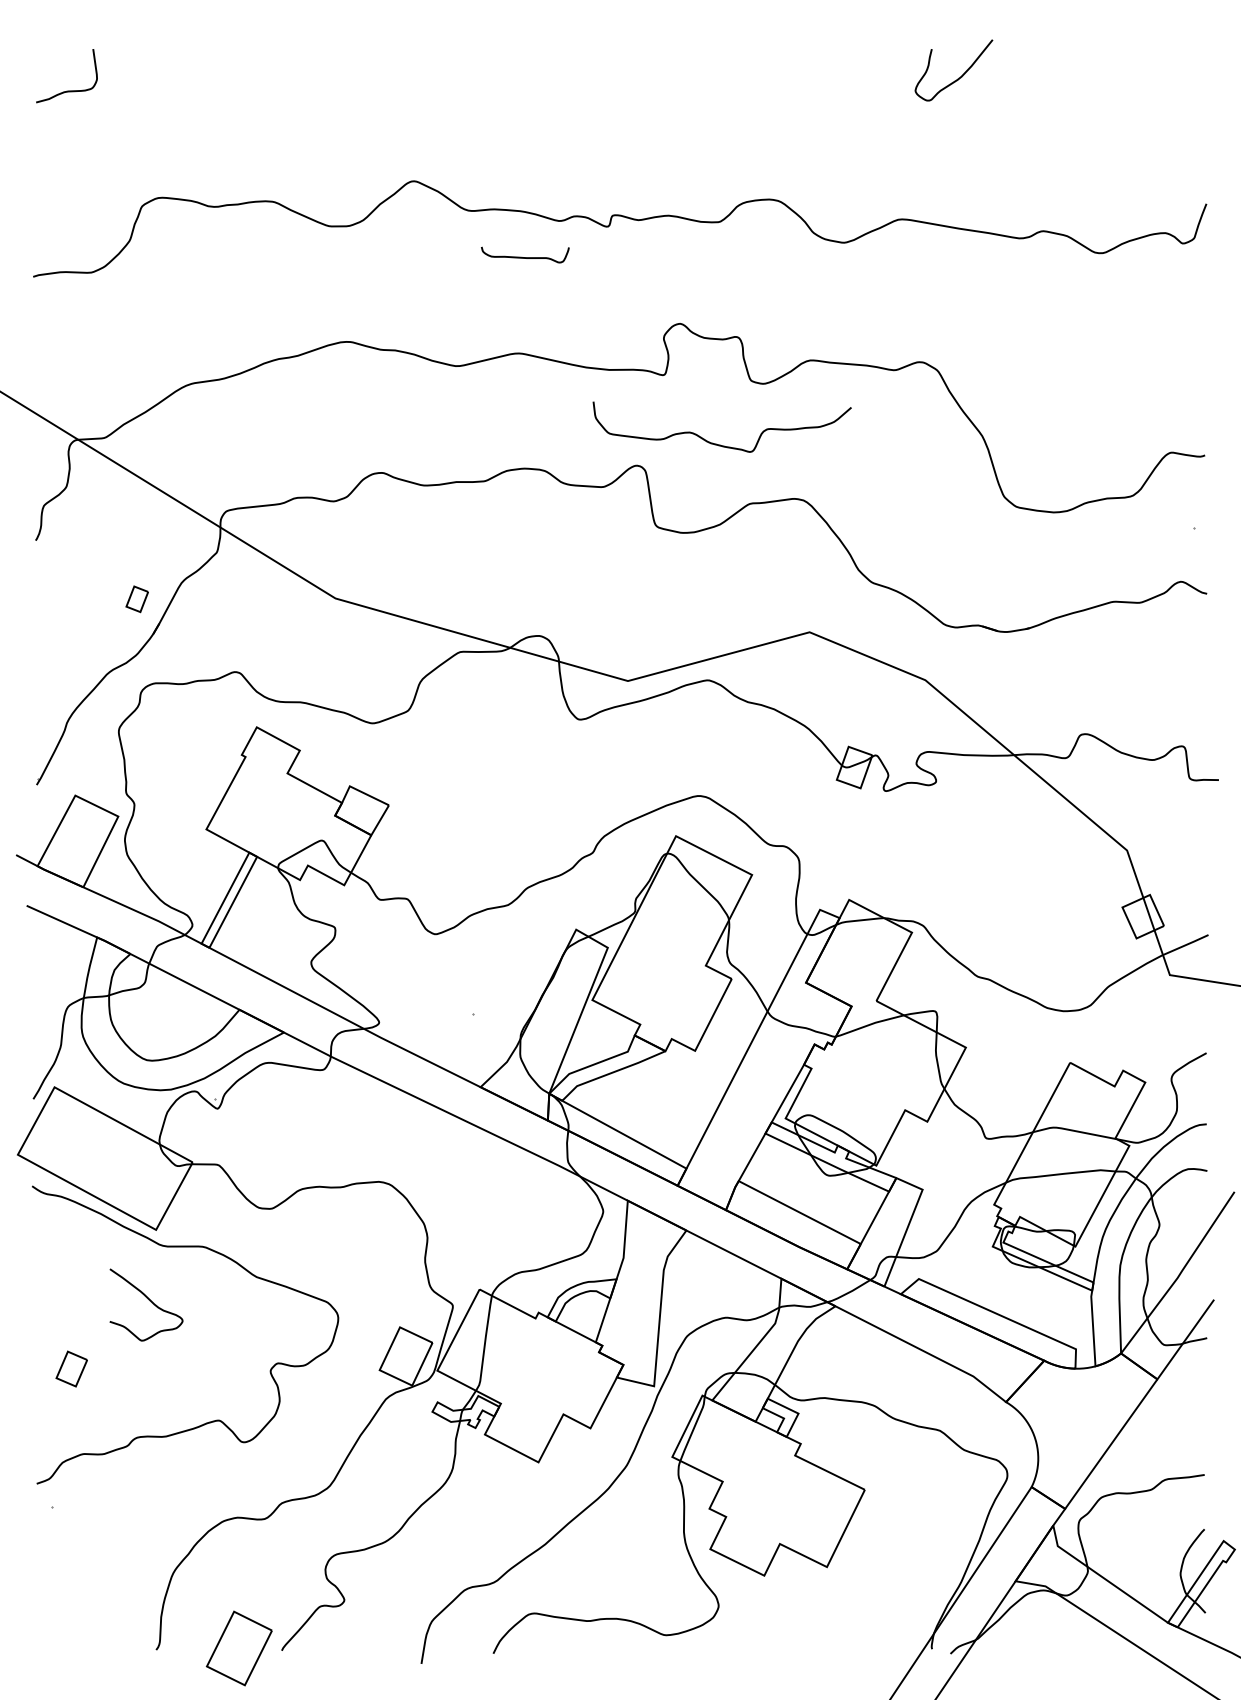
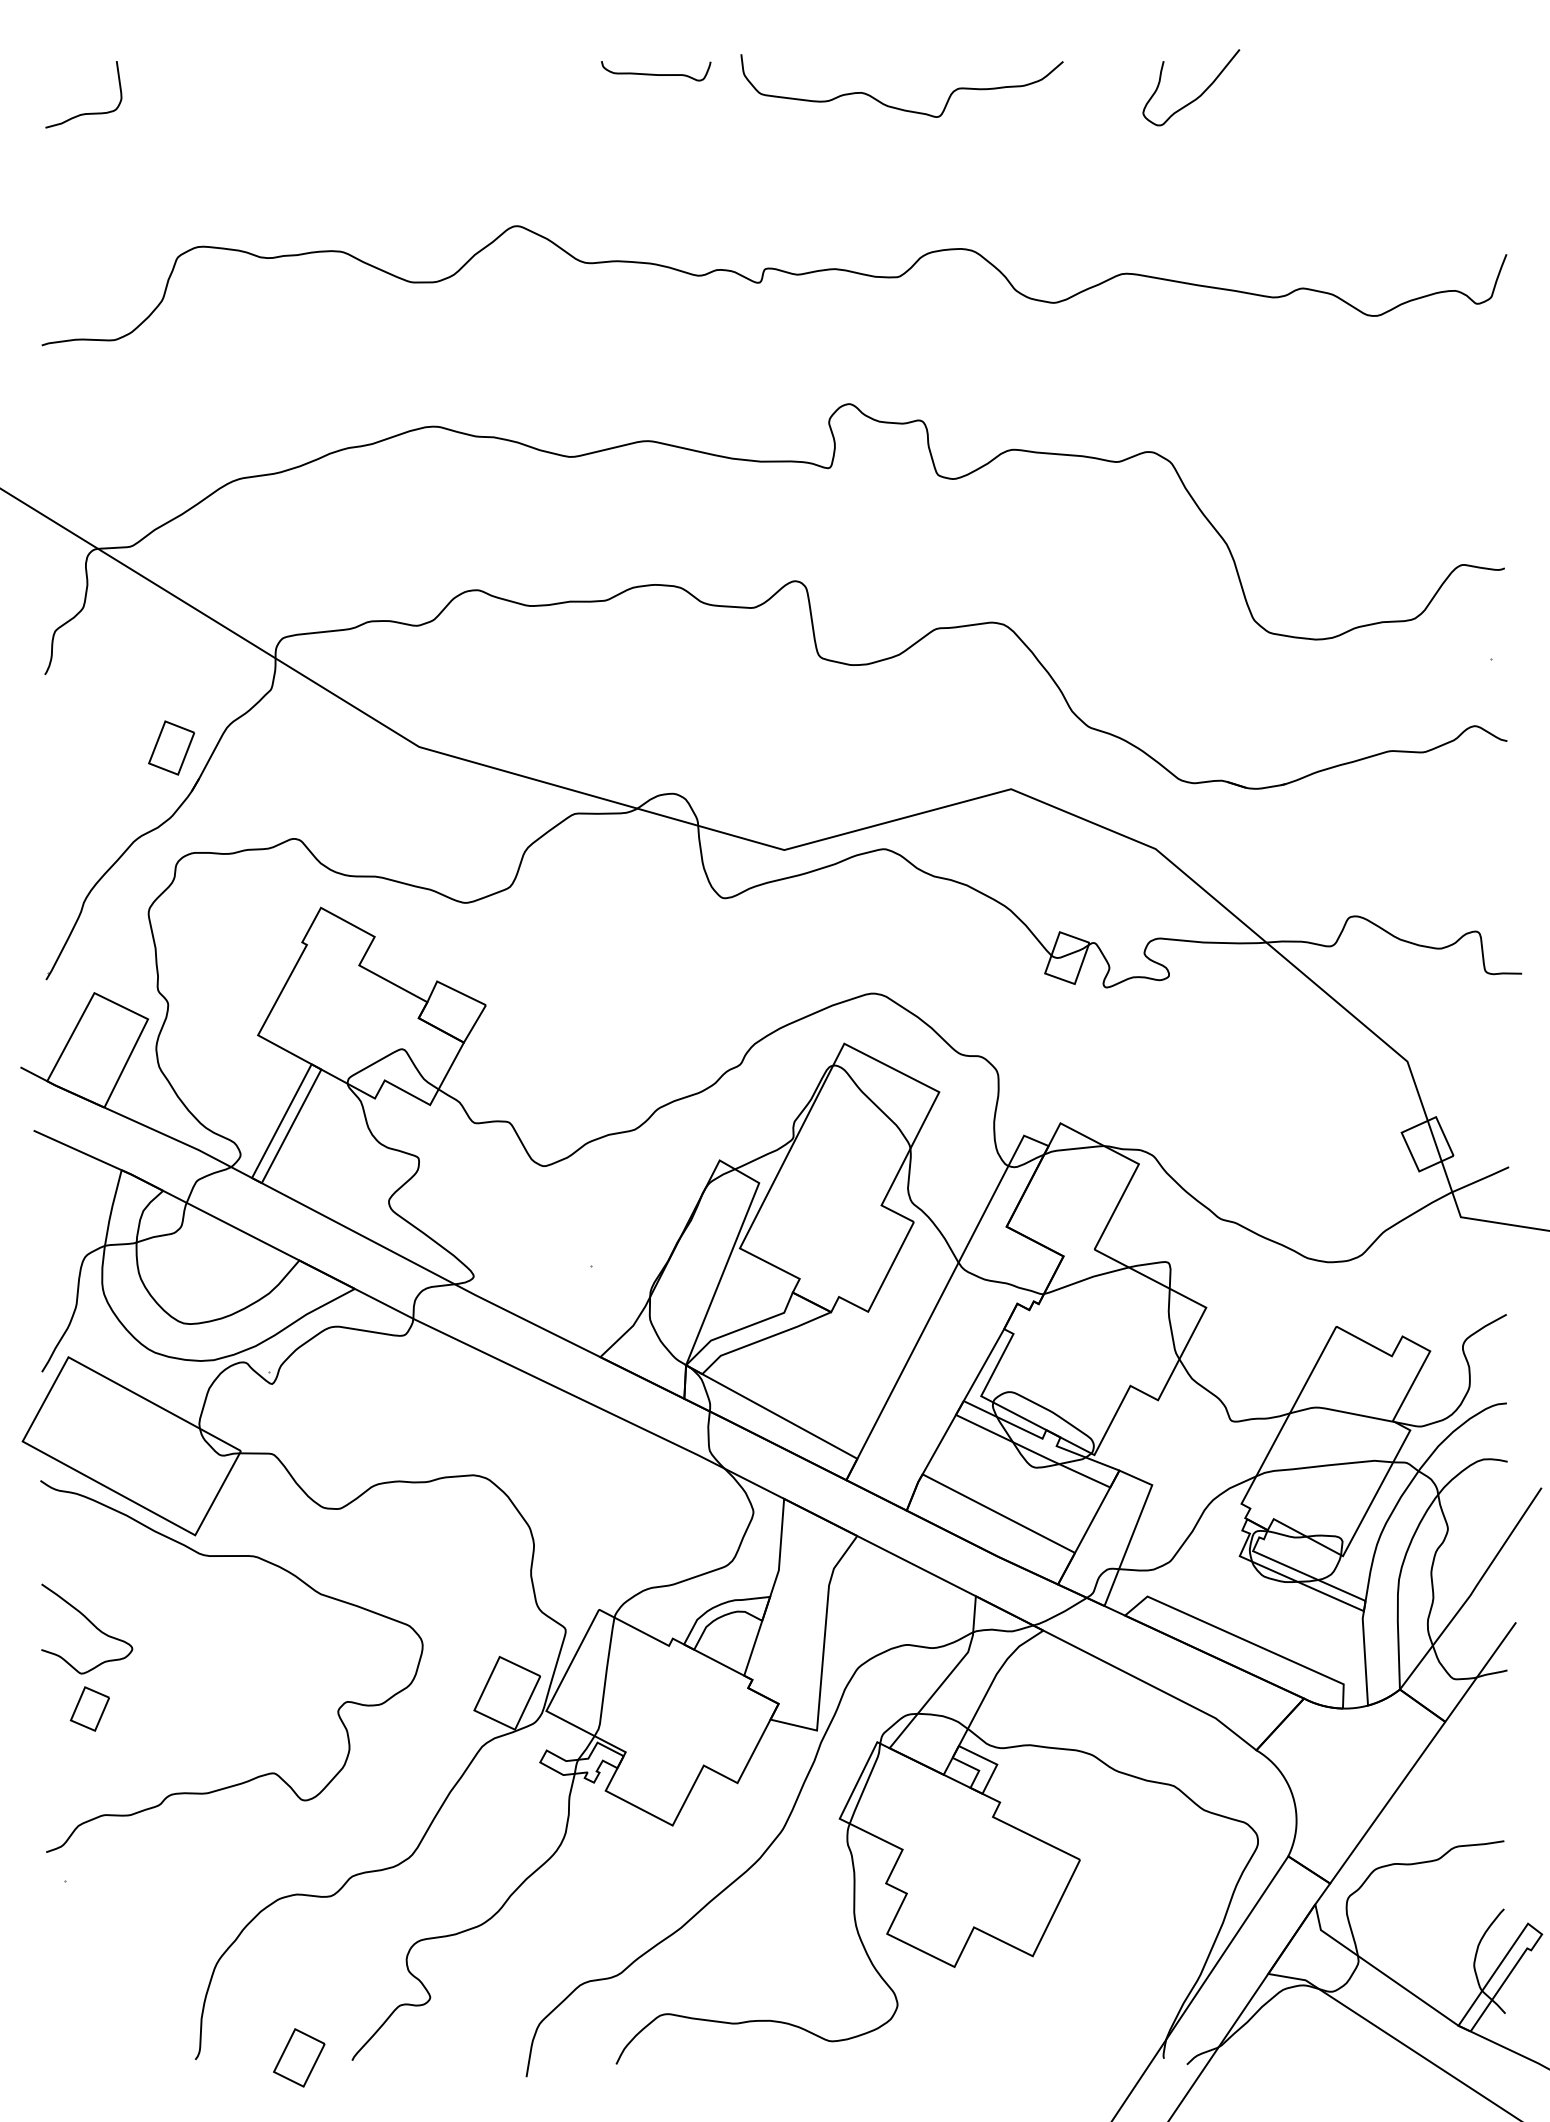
curve: (525, 257) -> (656, 74), moved
curve: (718, 444) -> (897, 107), moved
part: (137, 598) -> (171, 747), size x1.67
curve: (149, 1301) -> (91, 1624), moved
part: (239, 1648) -> (299, 2057), size x0.62

